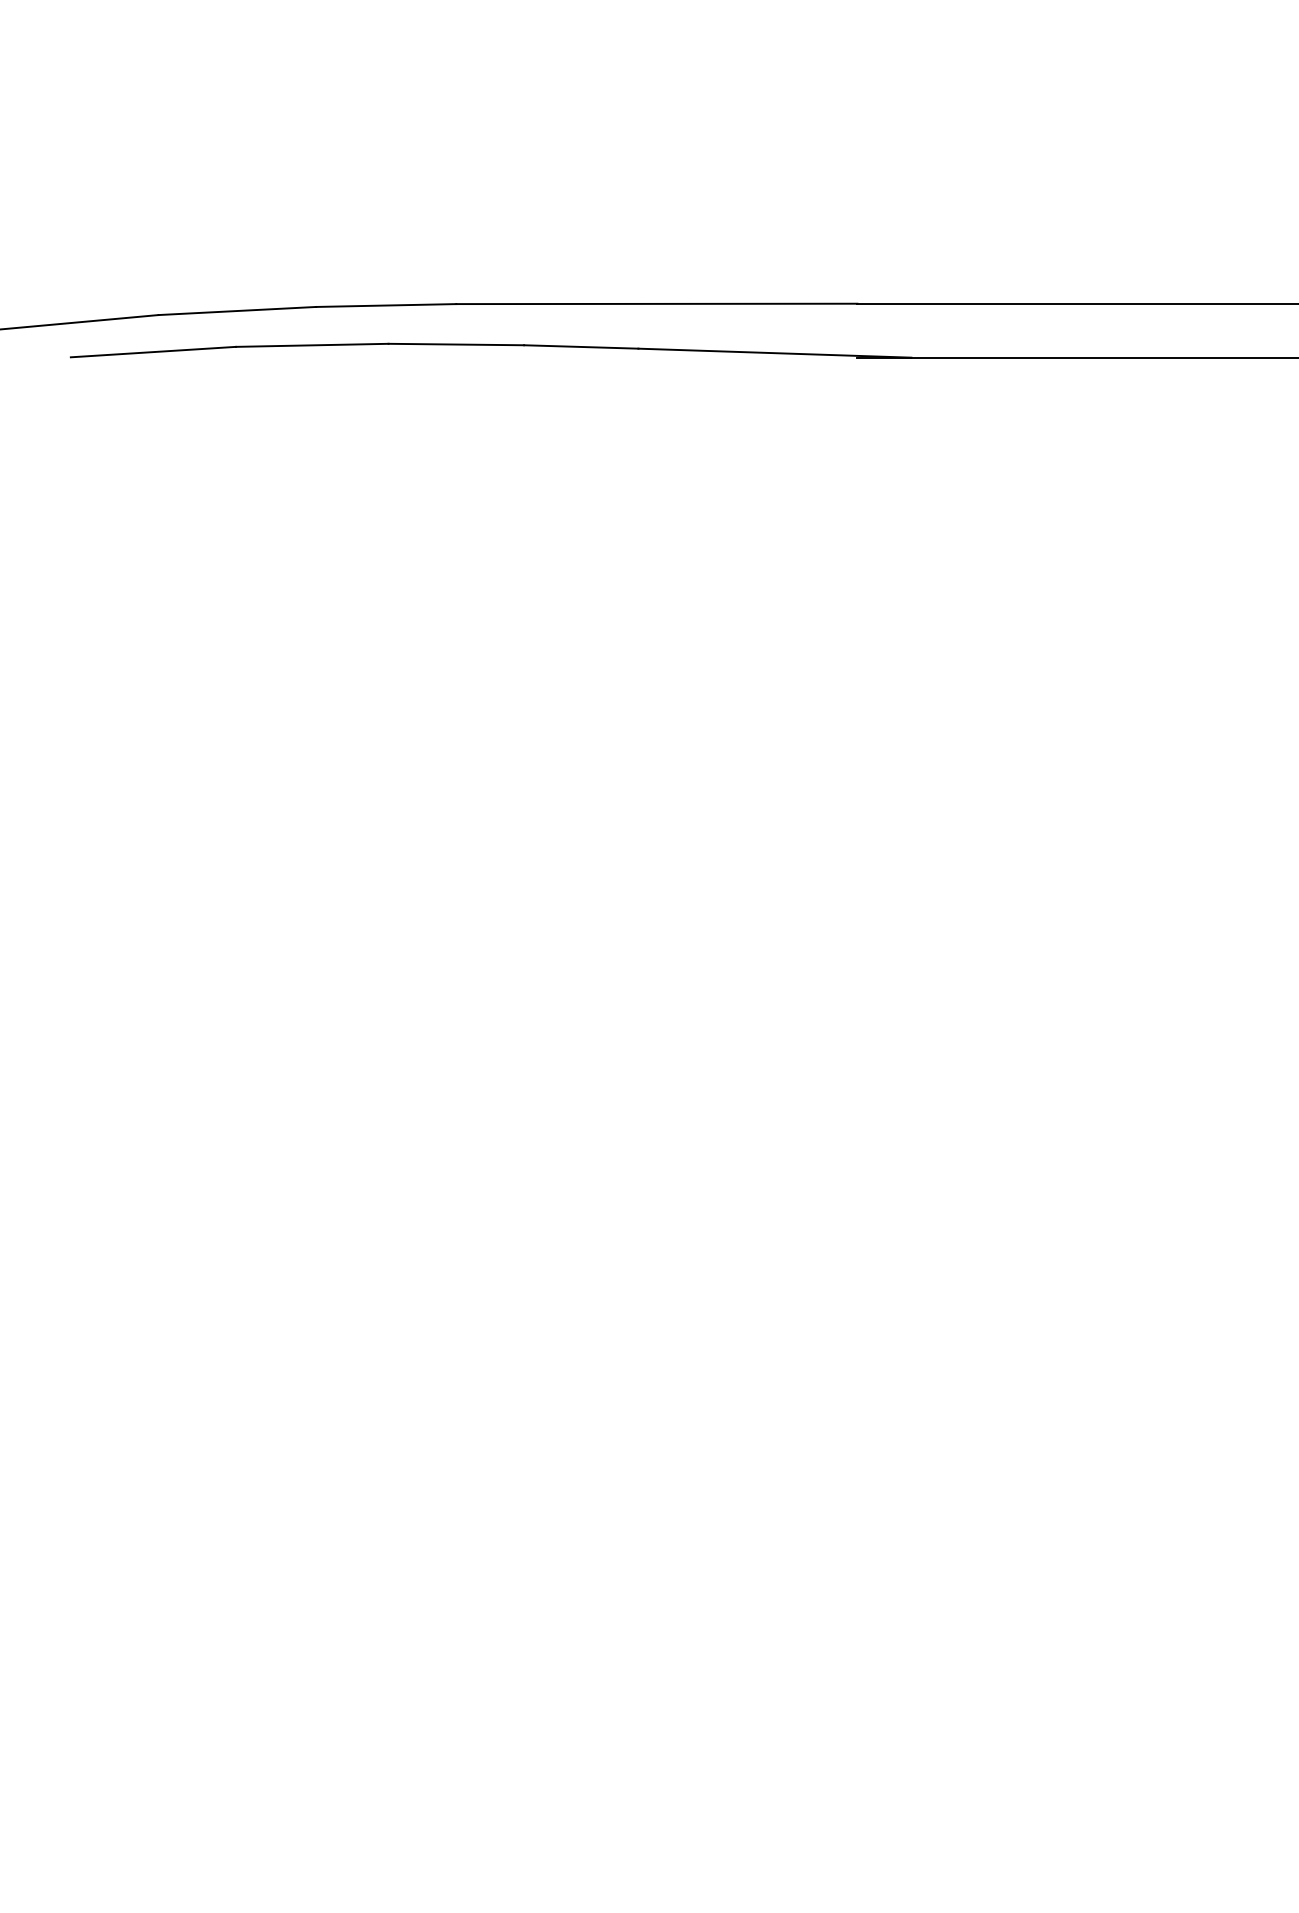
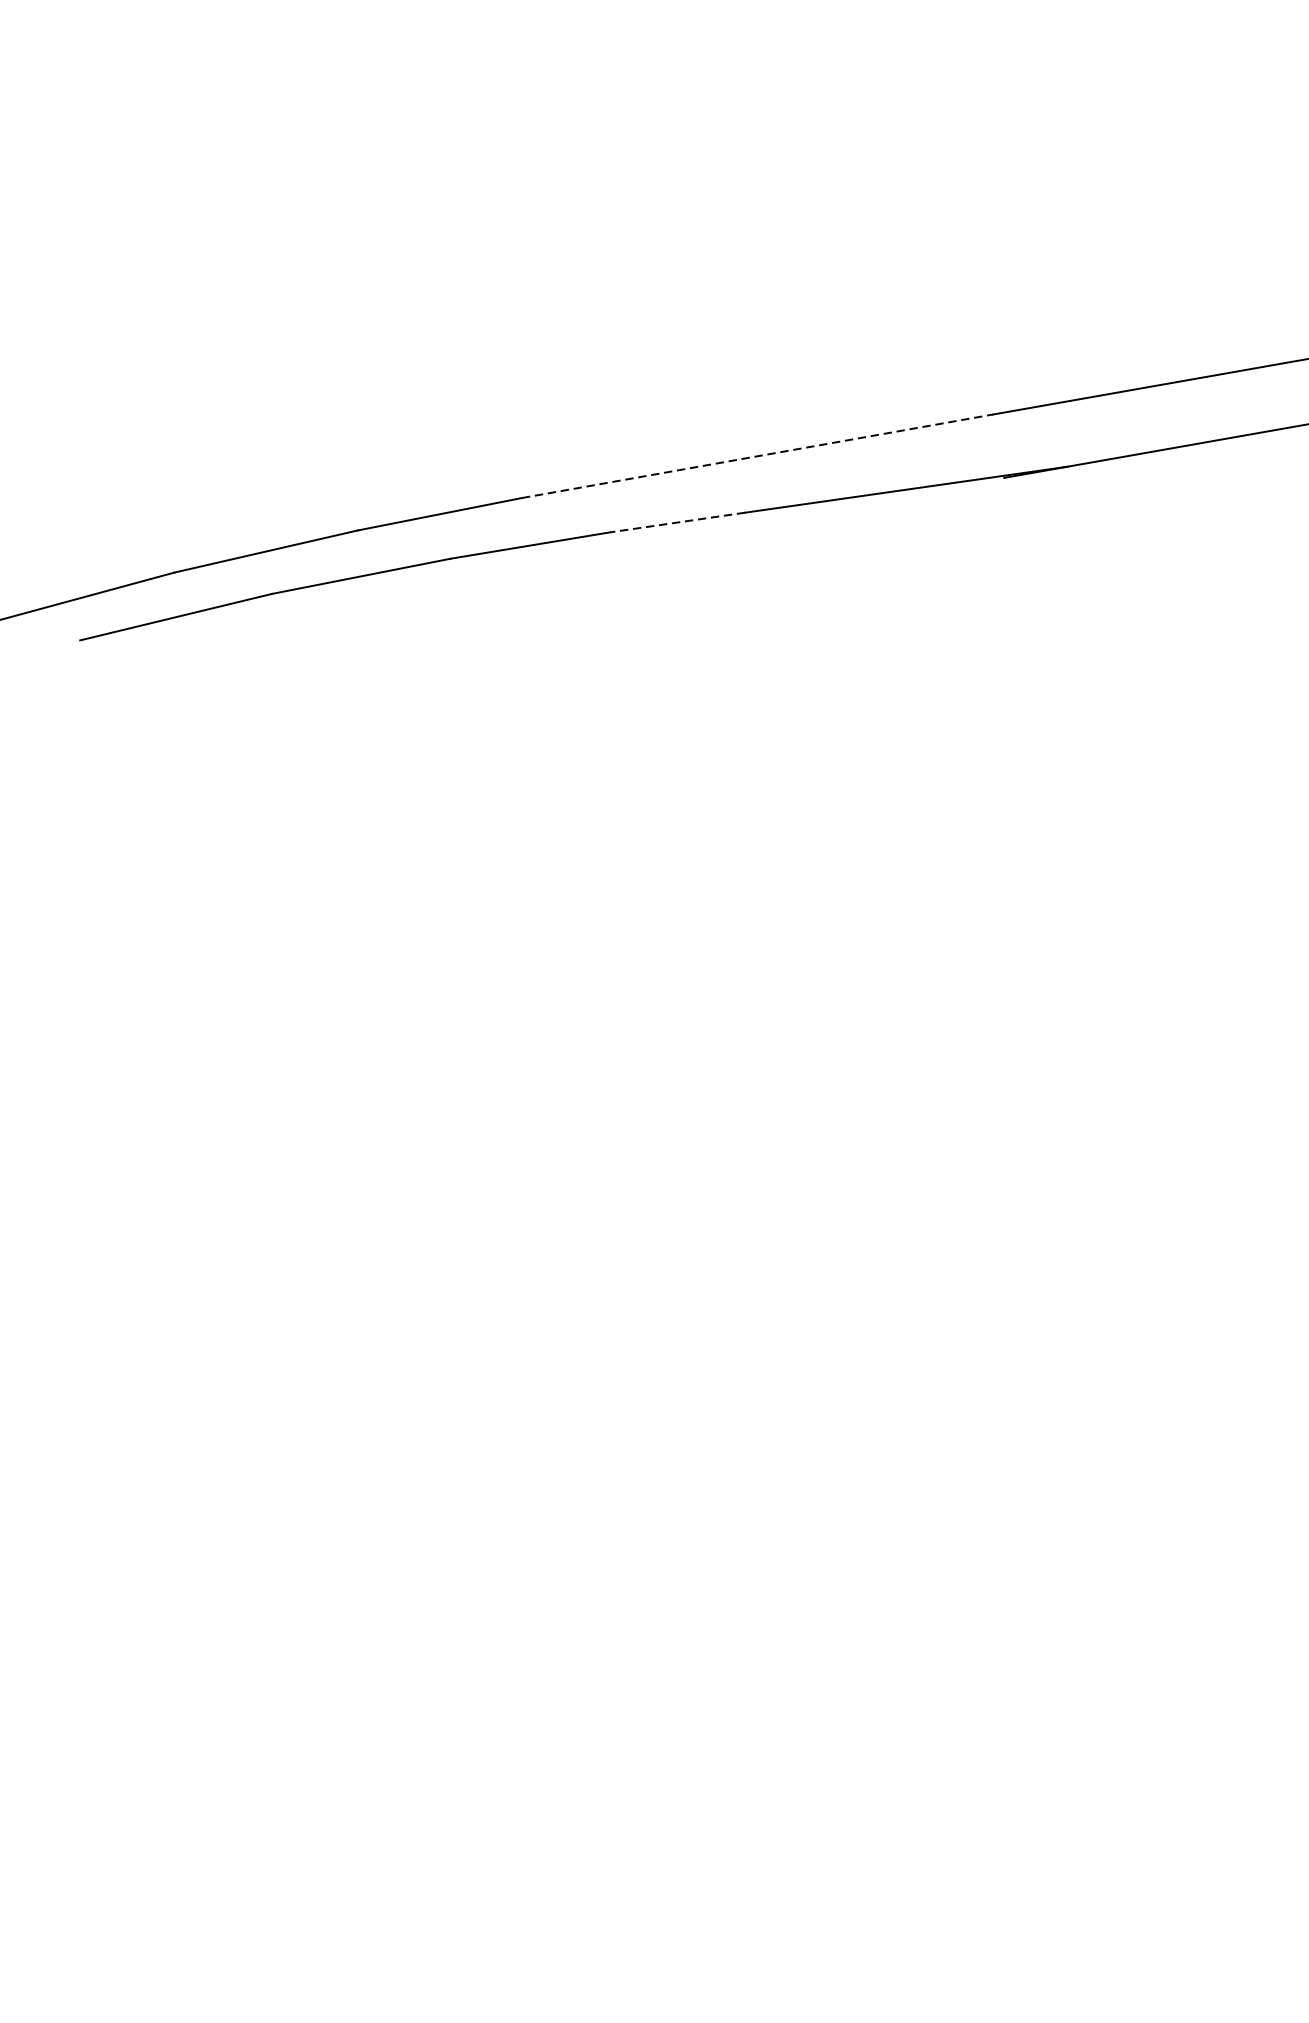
line: (656, 303) -> (756, 455), solid -> dashed
line: (580, 346) -> (676, 522), solid -> dashed

